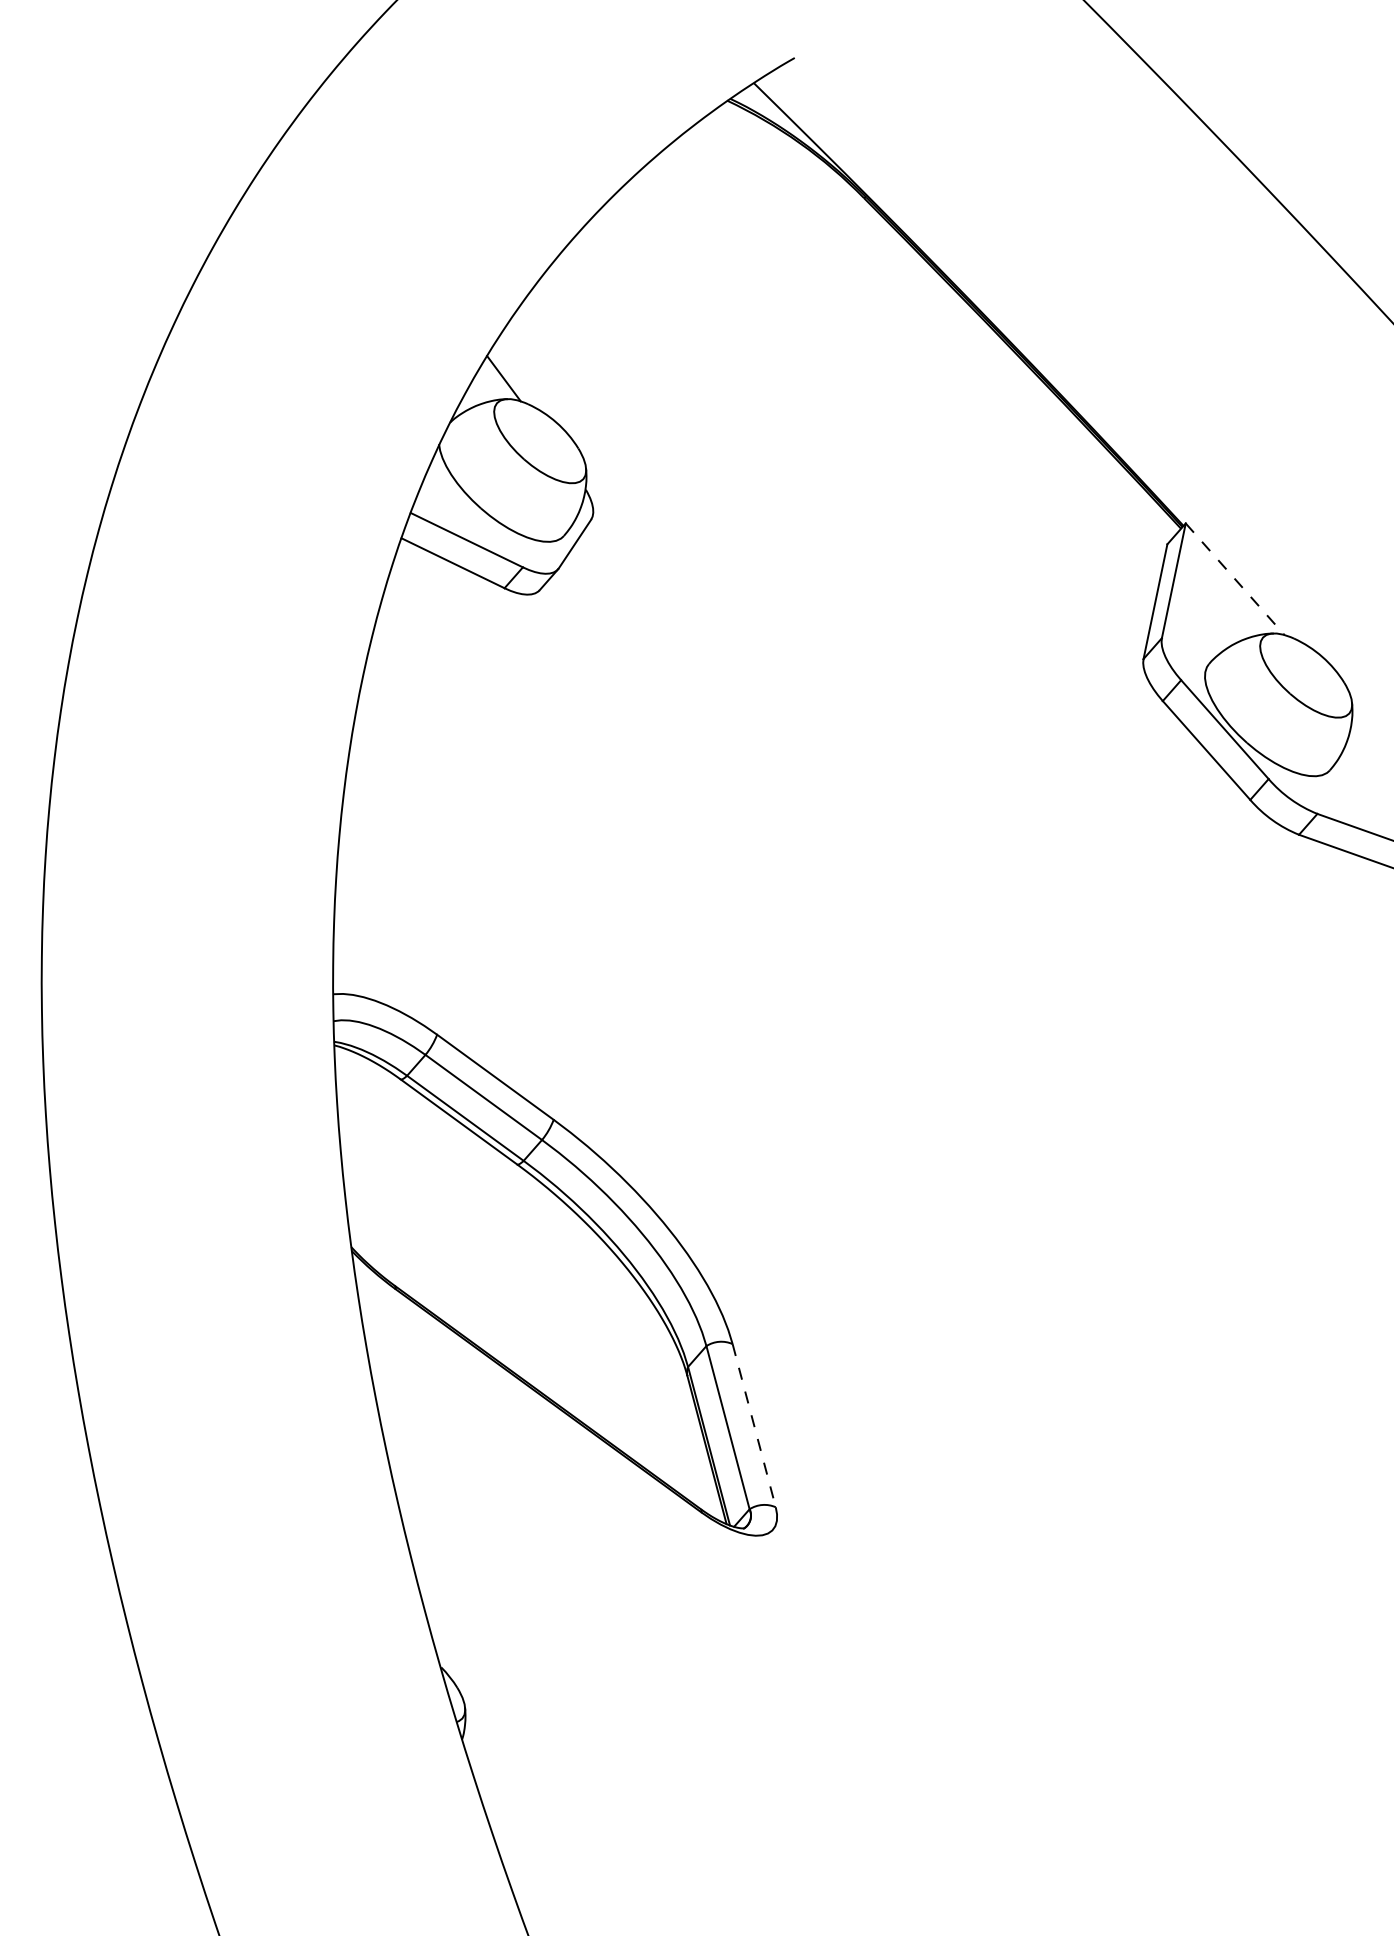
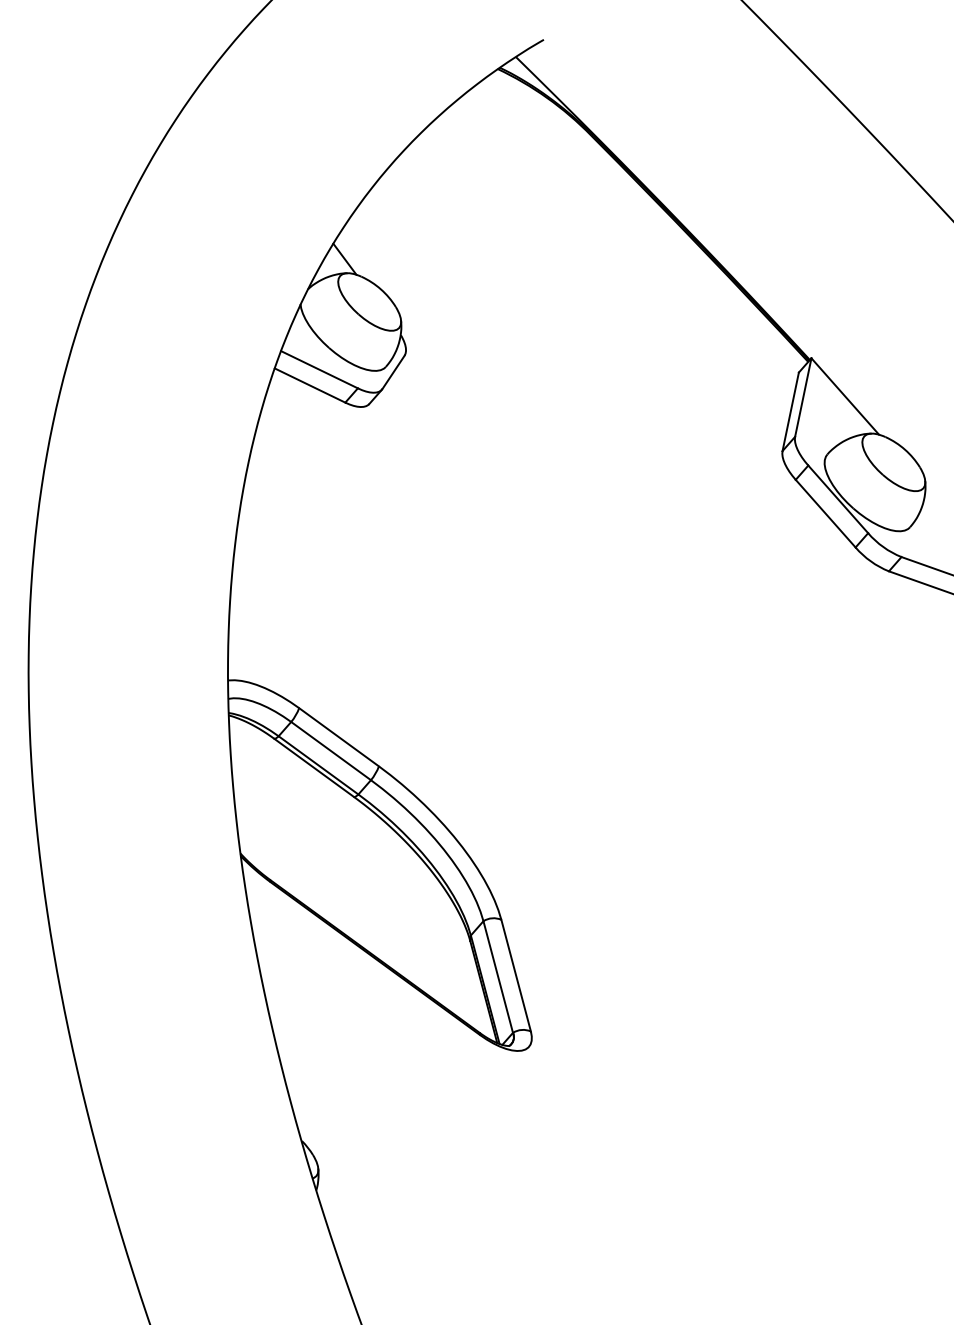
line: (1235, 579) -> (845, 396), dashed -> solid
line: (754, 1425) -> (516, 975), dashed -> solid

